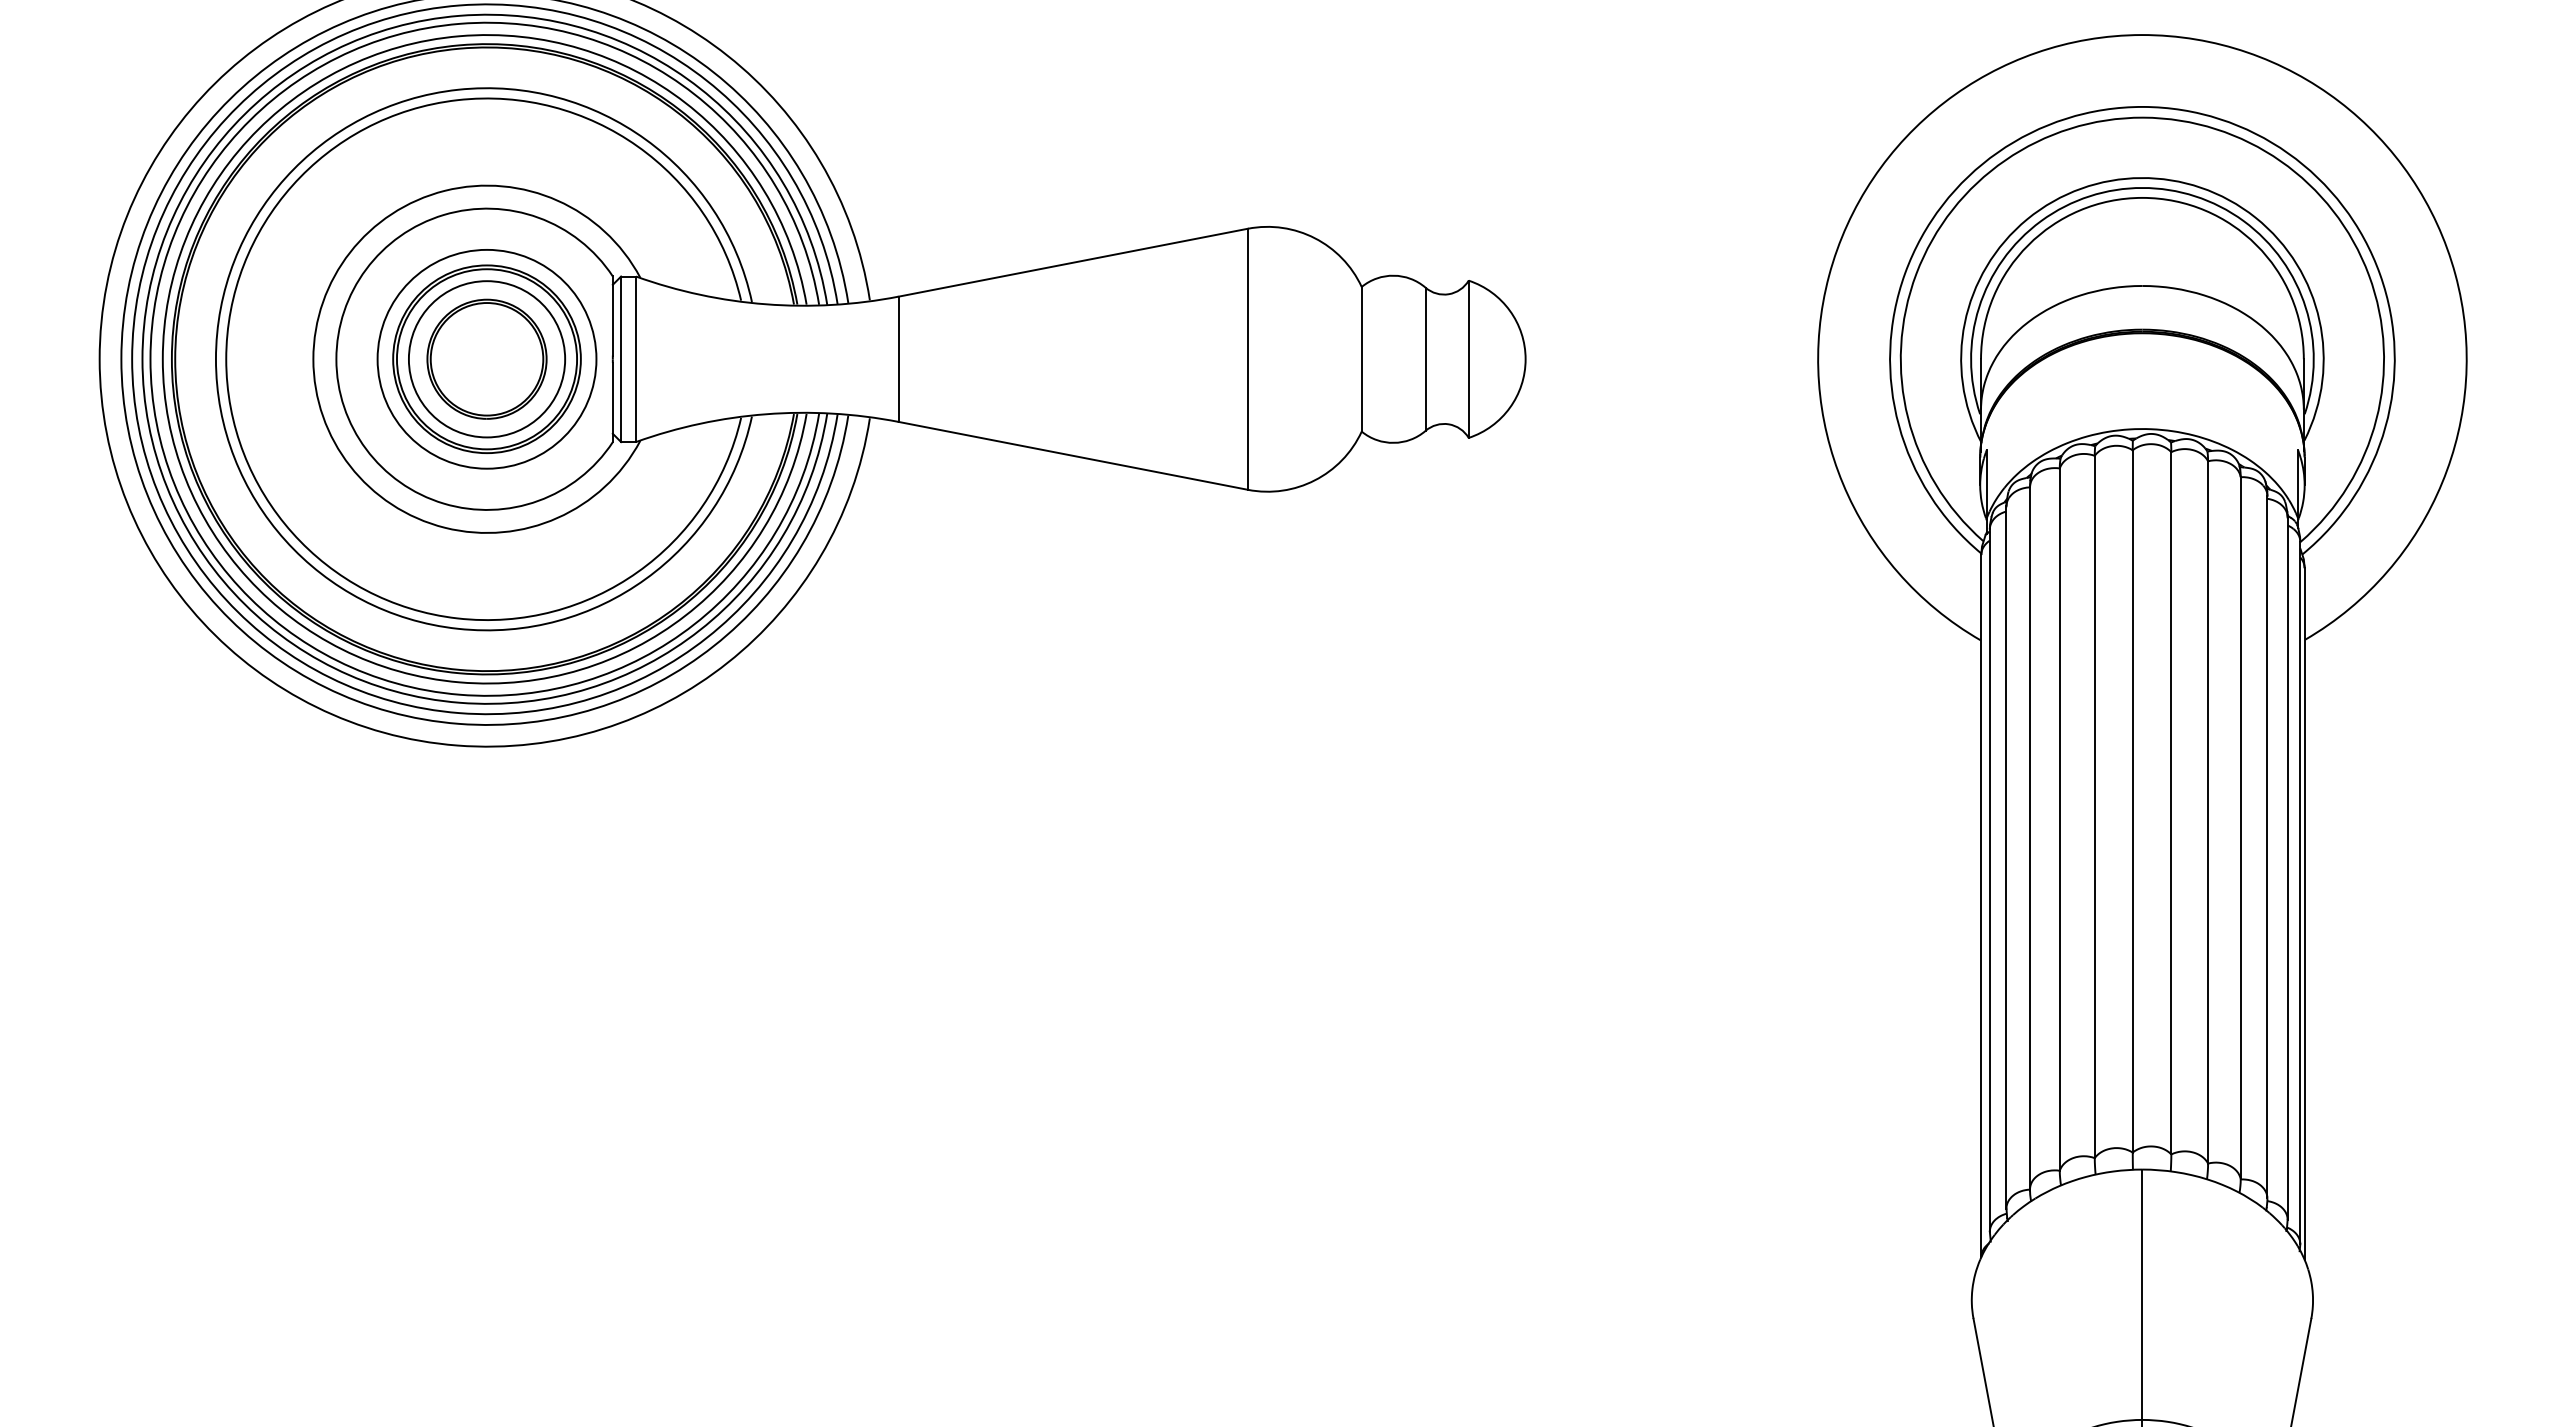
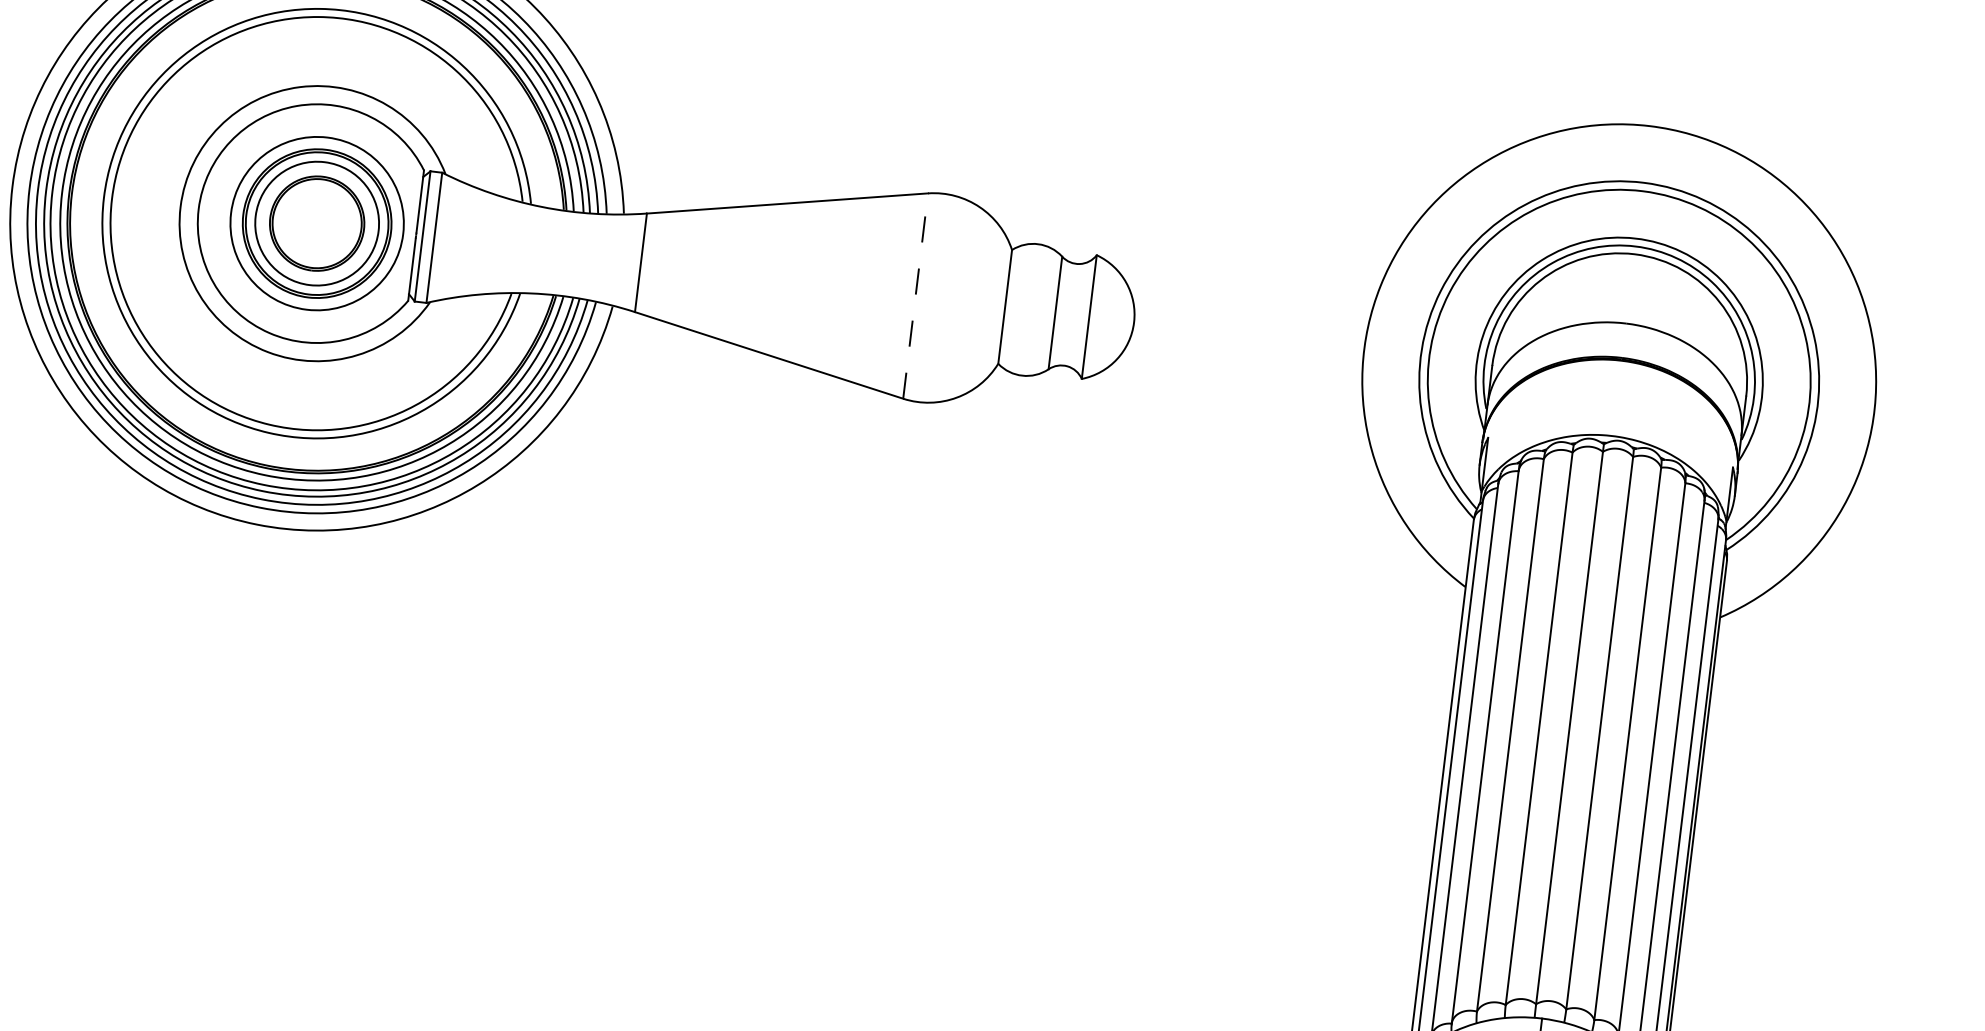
line: (1247, 359) -> (915, 296), solid -> dashed

